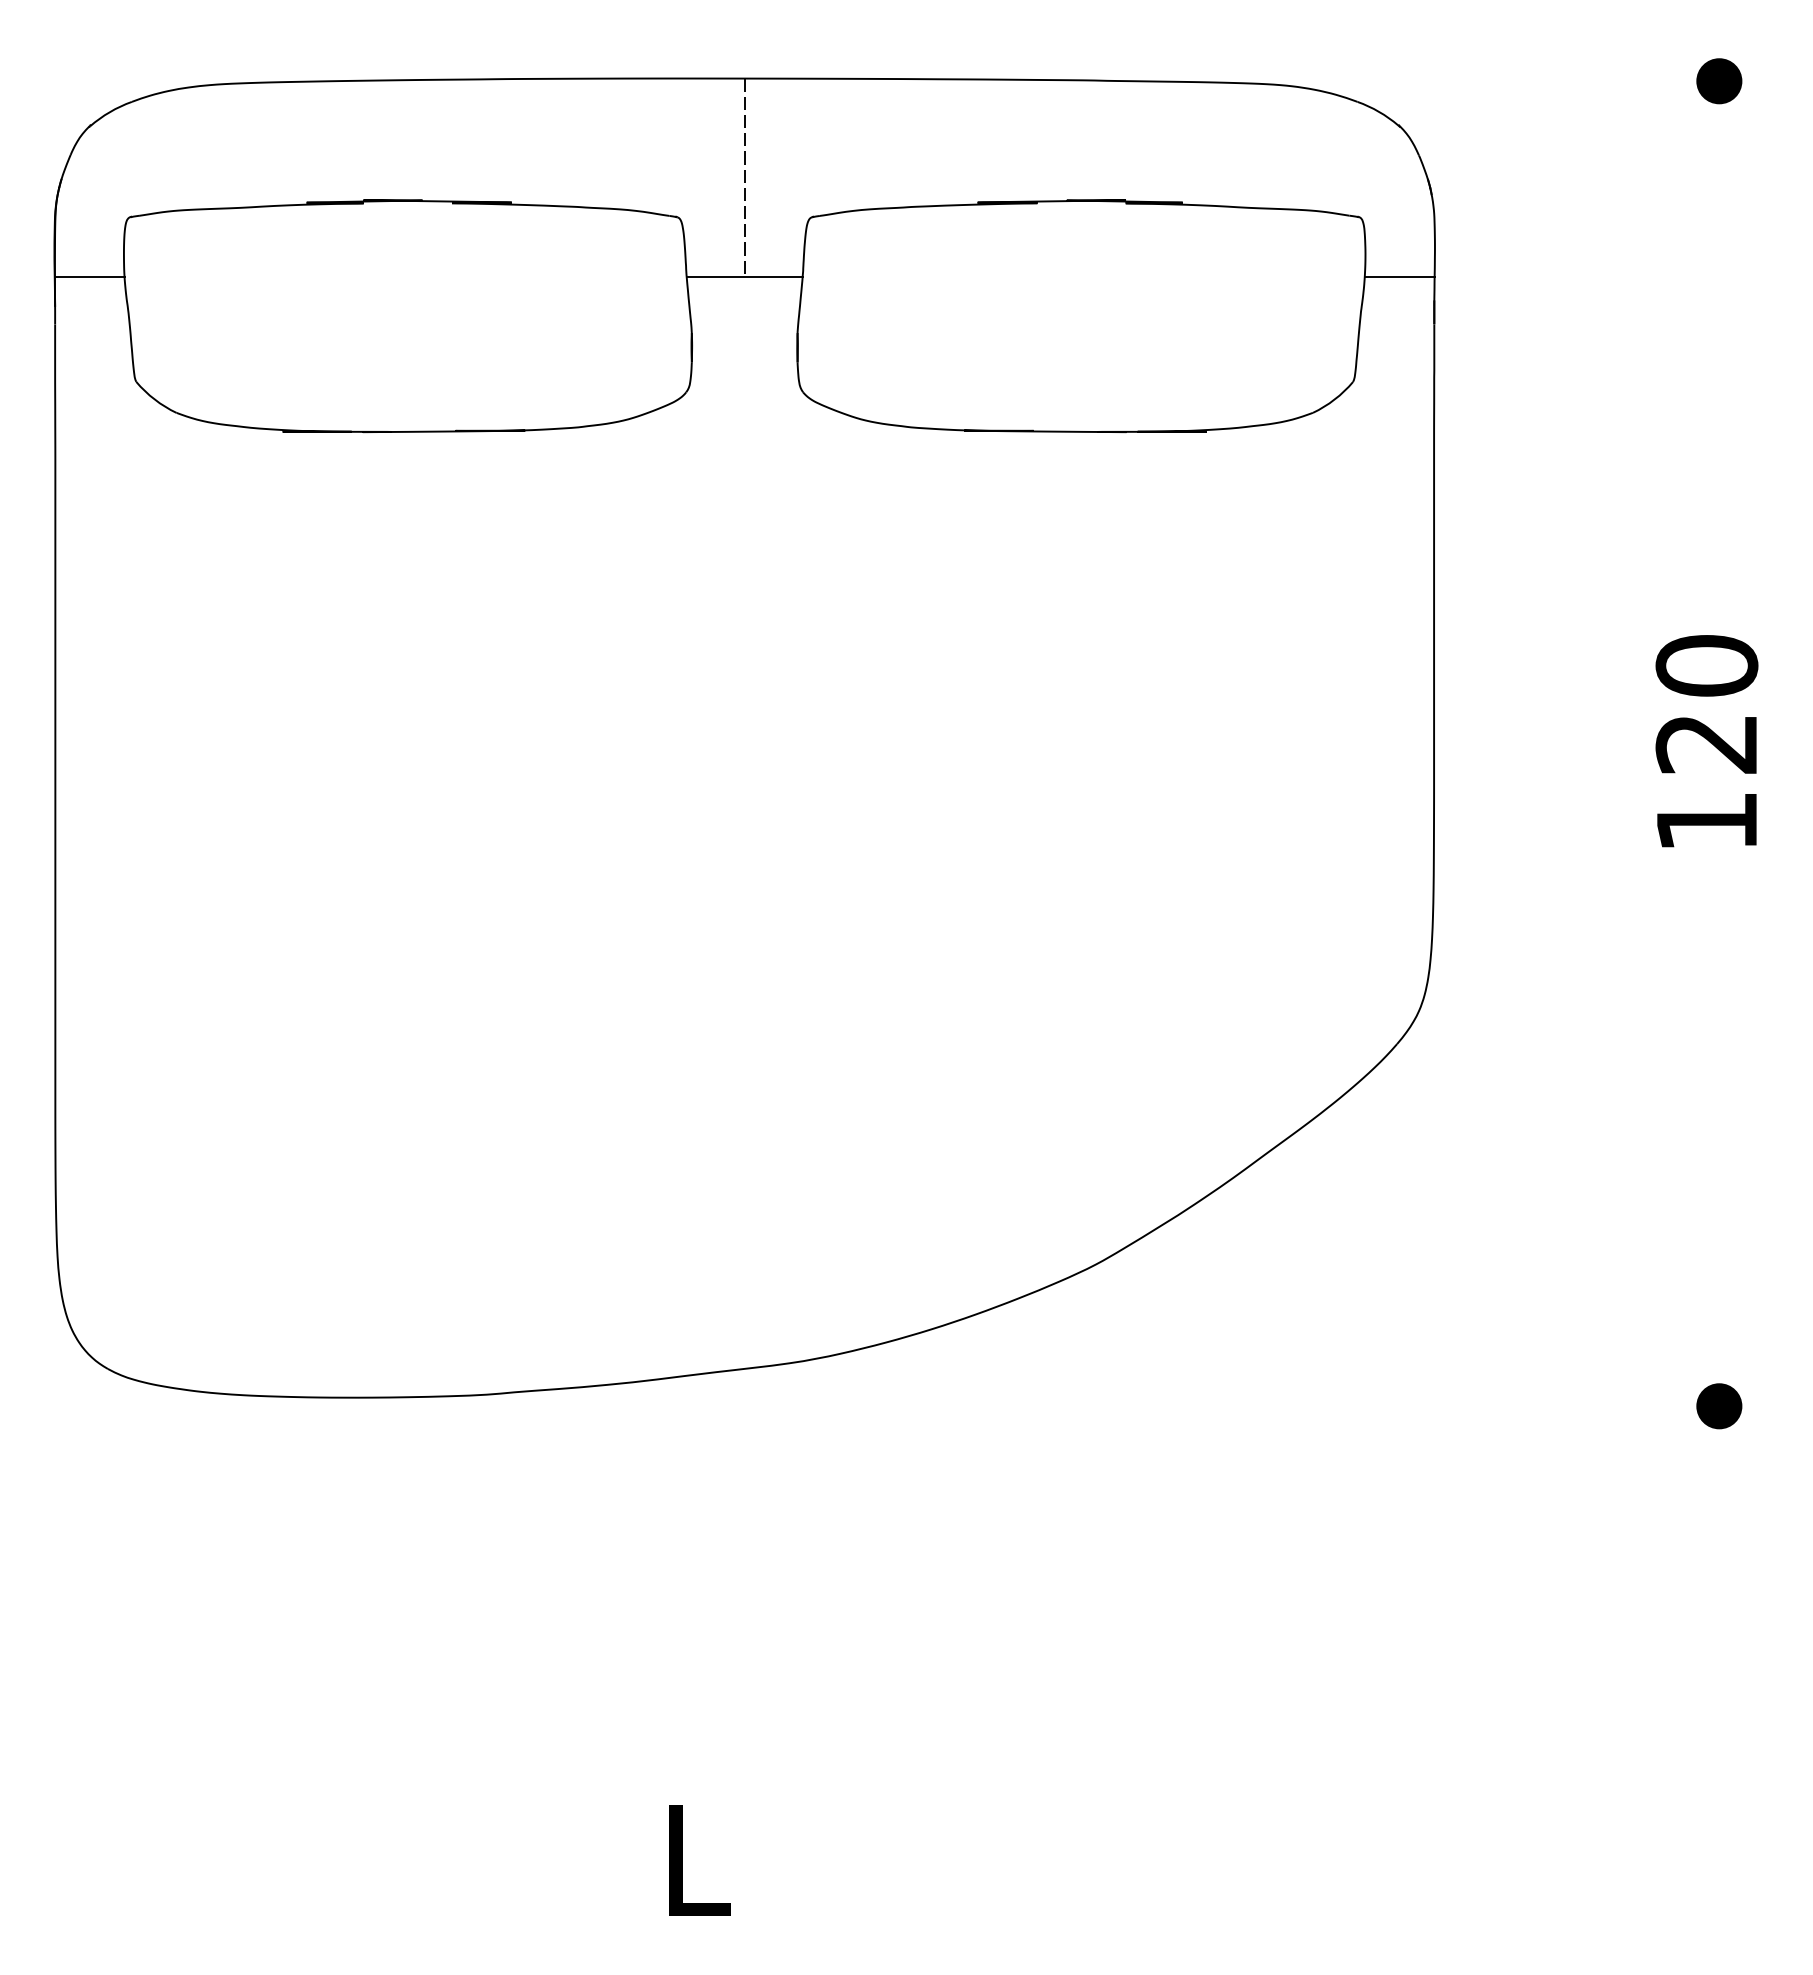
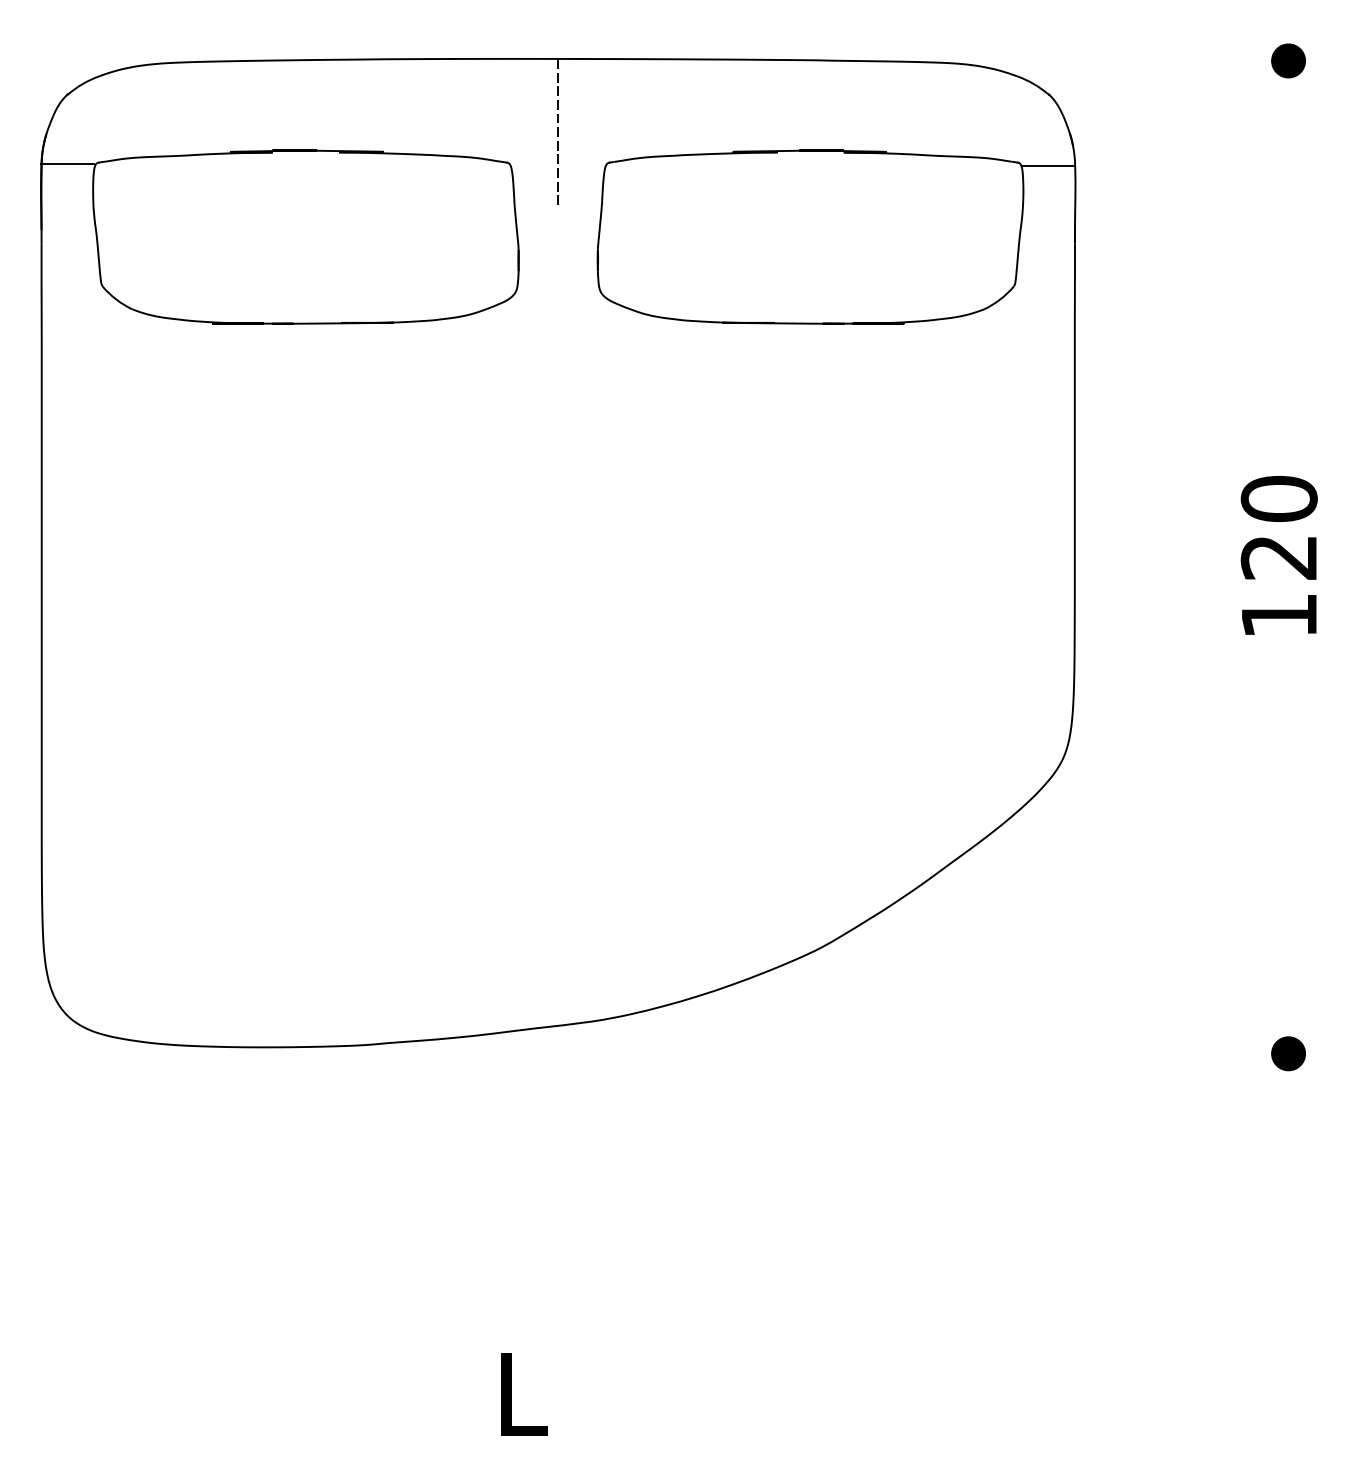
line: (89, 277) -> (67, 163), moved
line: (744, 277) -> (558, 207), removed
line: (1399, 277) -> (1048, 166), moved

